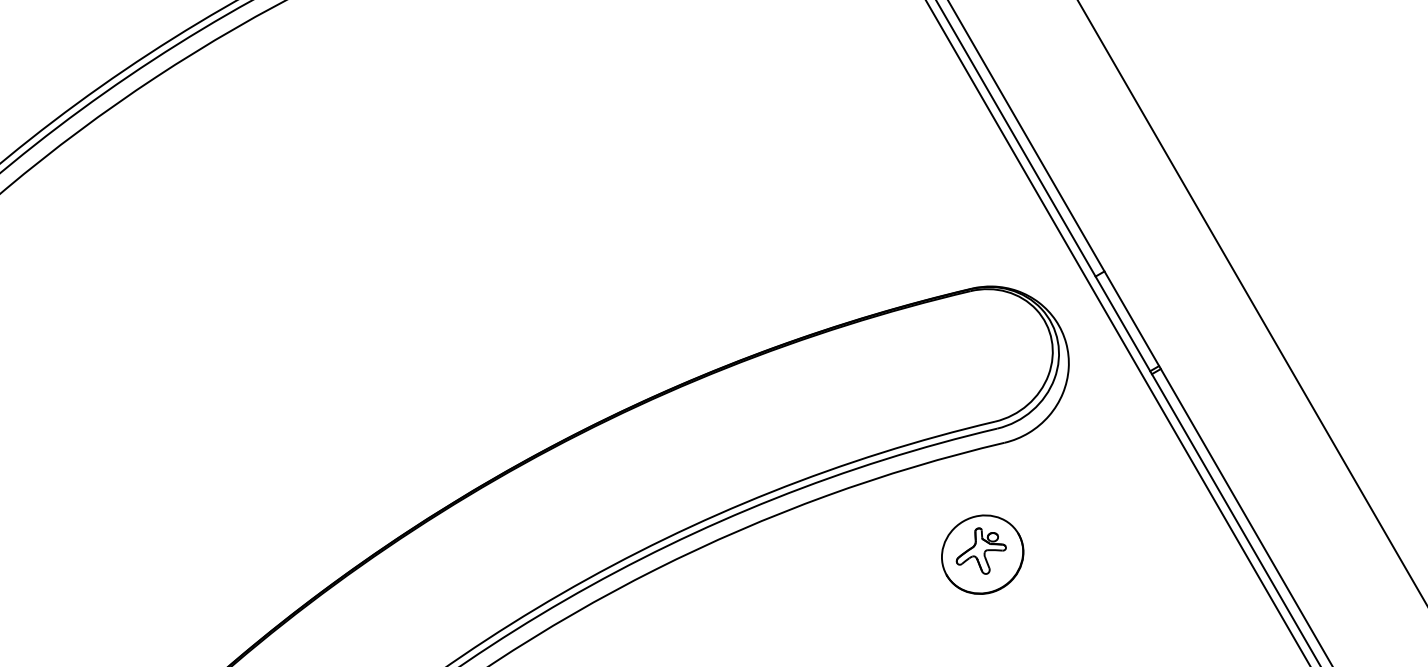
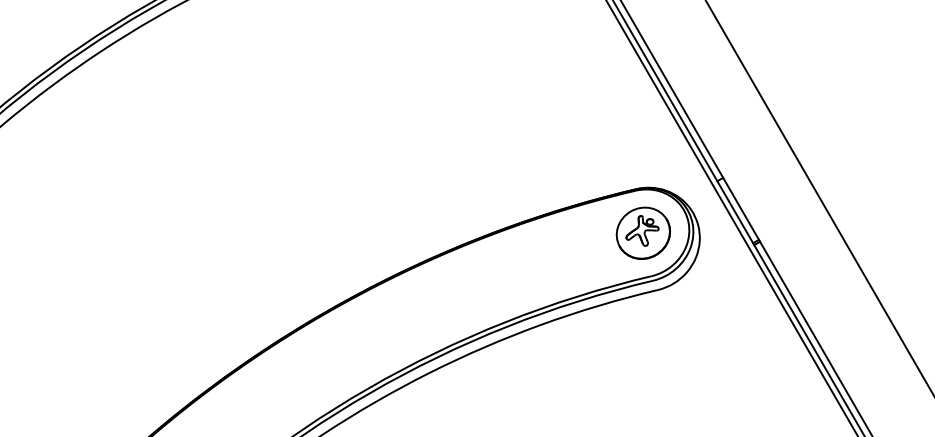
part: (981, 553) -> (642, 232), moved

